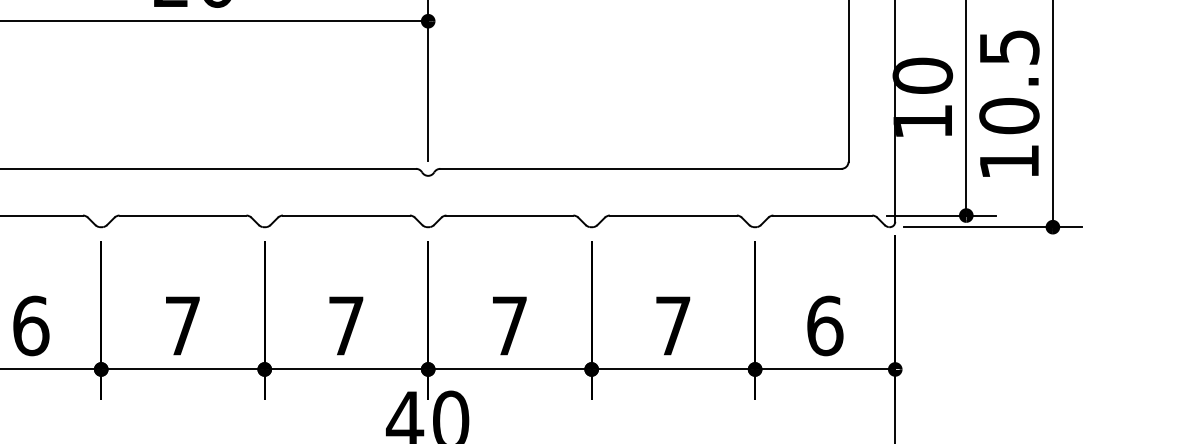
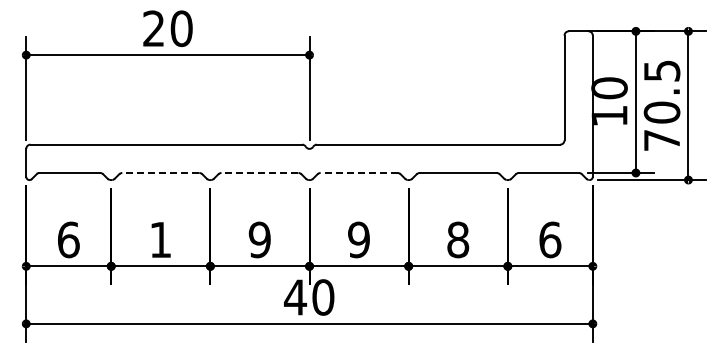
text: (1008, 161) -> (661, 140), 10.5 -> 70.5
line: (182, 216) -> (160, 173), solid -> dashed
line: (345, 216) -> (259, 173), solid -> dashed
line: (508, 216) -> (358, 173), solid -> dashed
text: (182, 325) -> (160, 239), 7 -> 1
text: (345, 325) -> (259, 239), 7 -> 9
text: (508, 325) -> (358, 239), 7 -> 9
text: (673, 325) -> (458, 239), 7 -> 8

